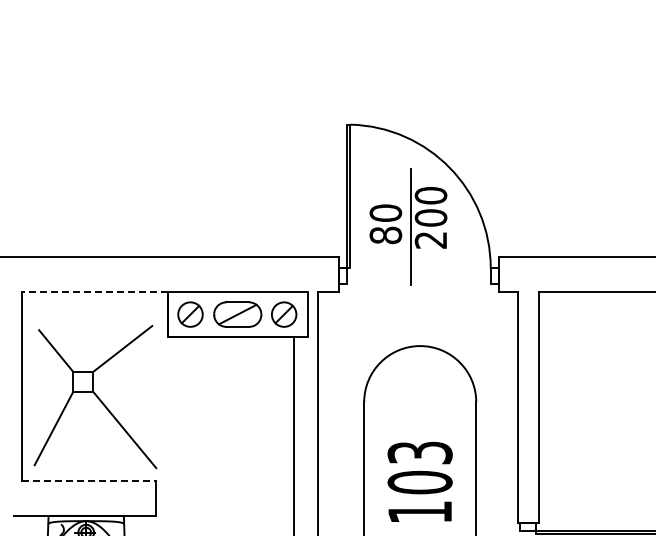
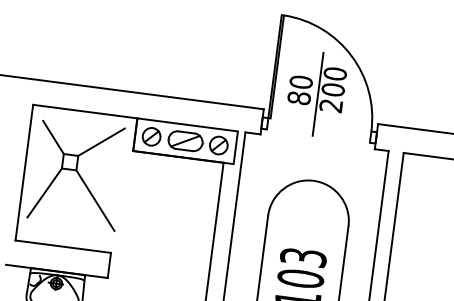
line: (95, 291) -> (85, 111), dashed -> solid
part: (95, 396) -> (77, 173), moved
line: (88, 480) -> (62, 246), dashed -> solid

